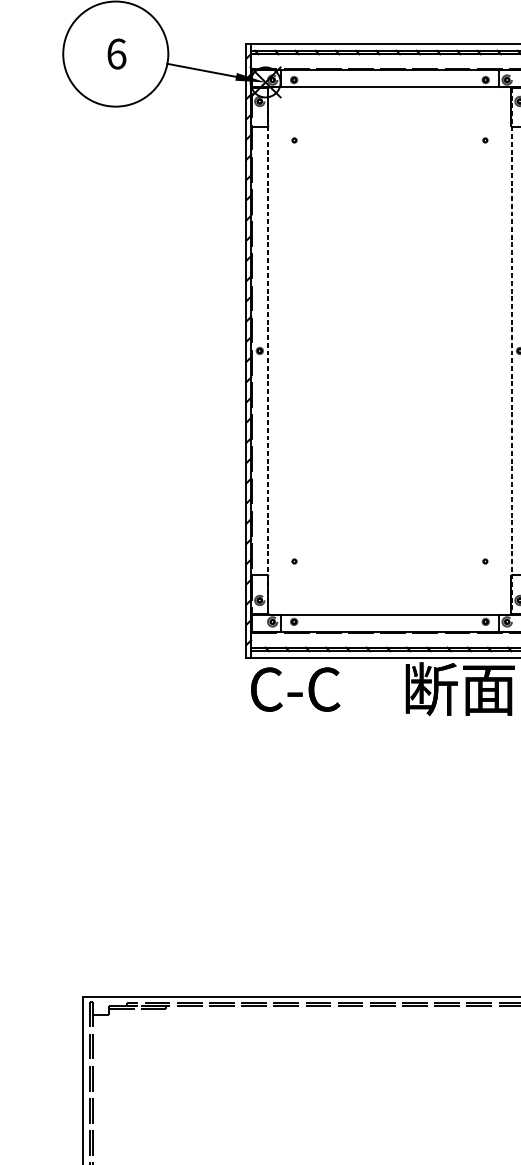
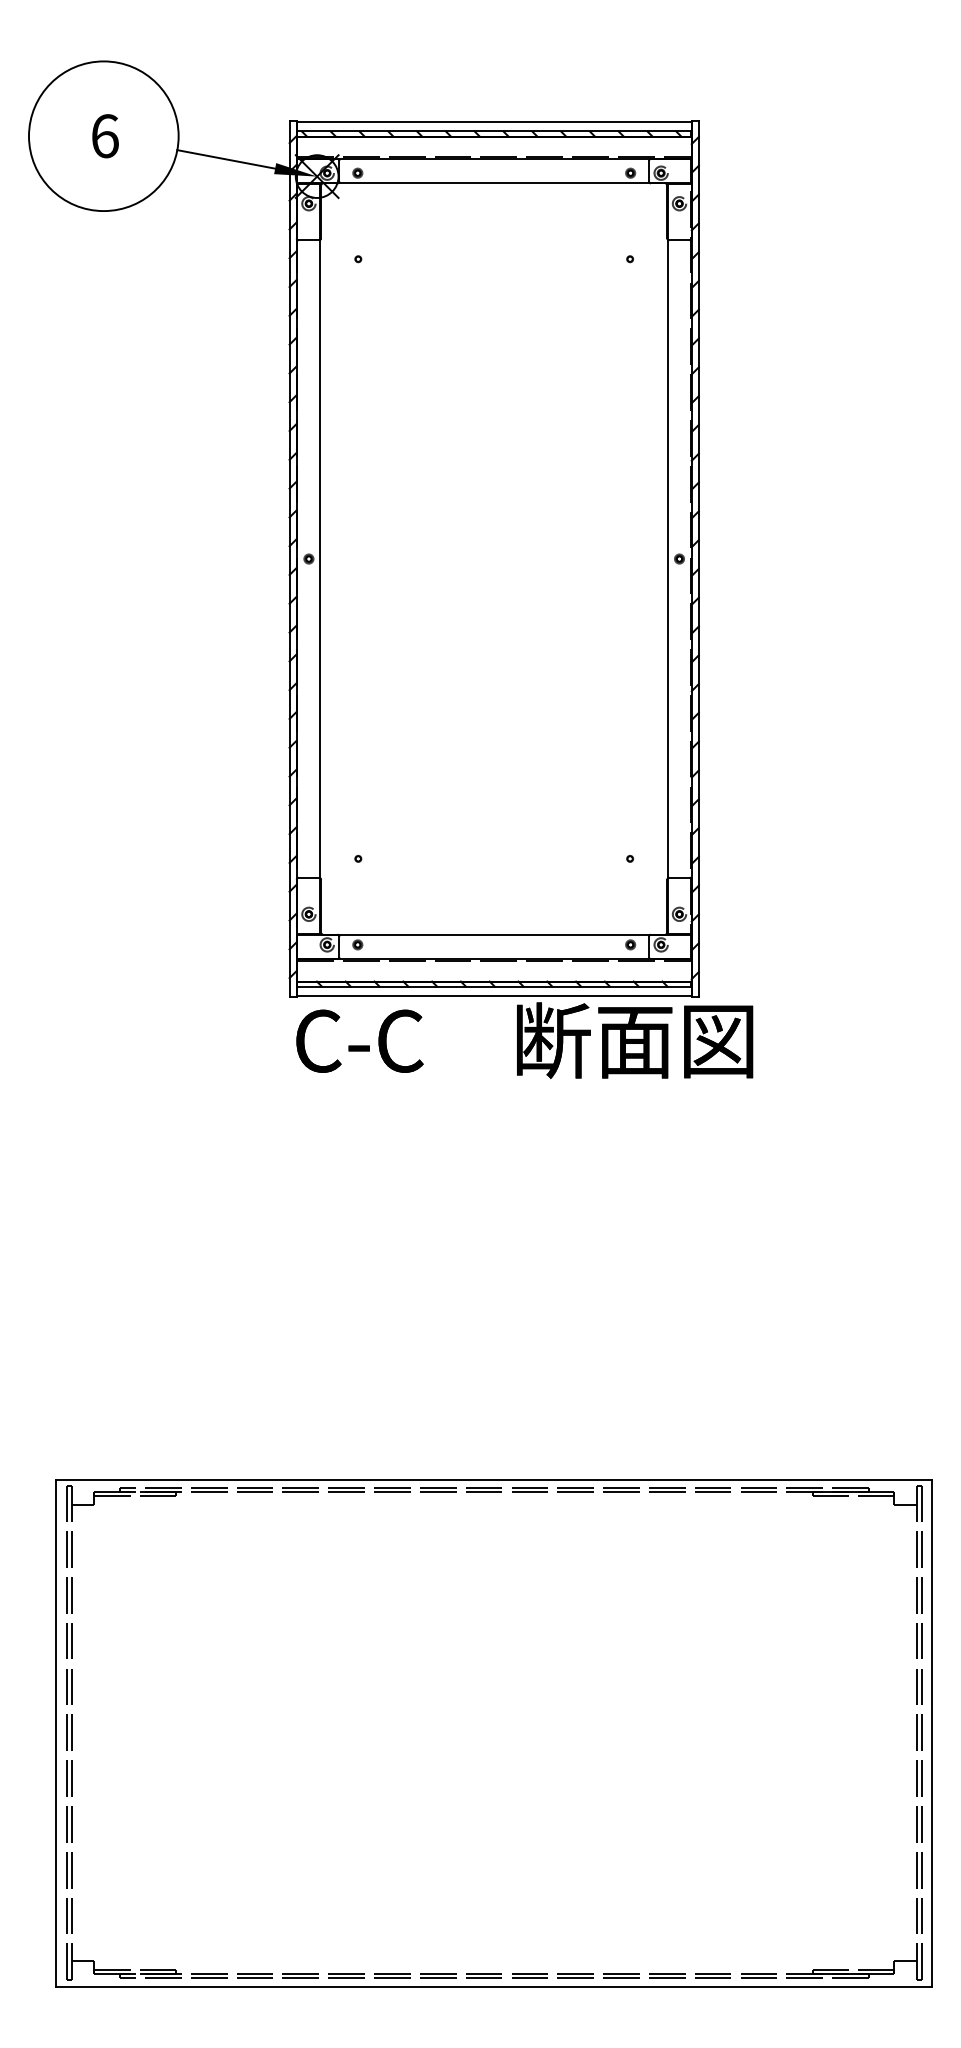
line: (267, 351) -> (320, 559), dashed -> solid
line: (512, 351) -> (668, 559), dashed -> solid

